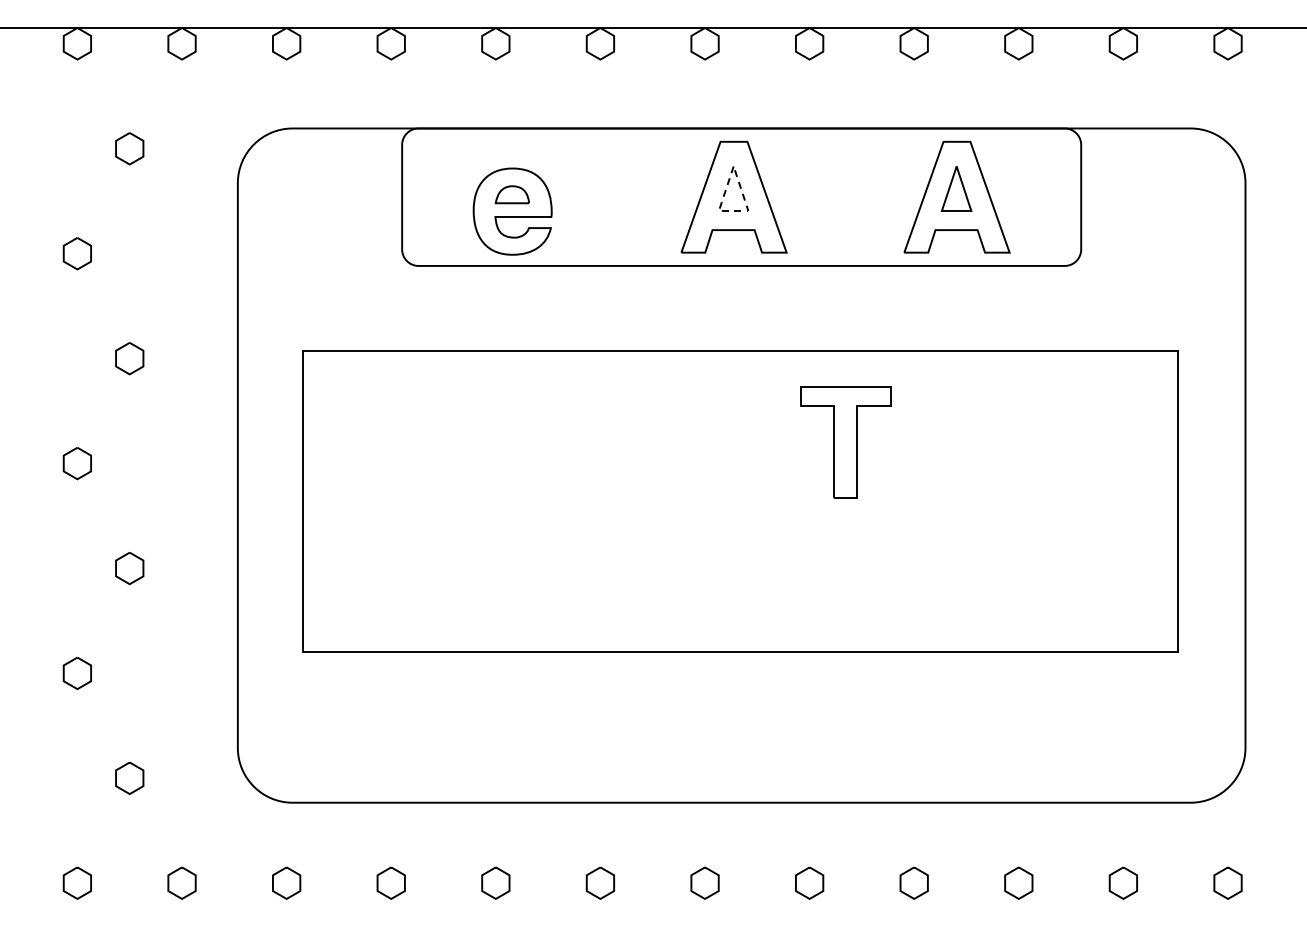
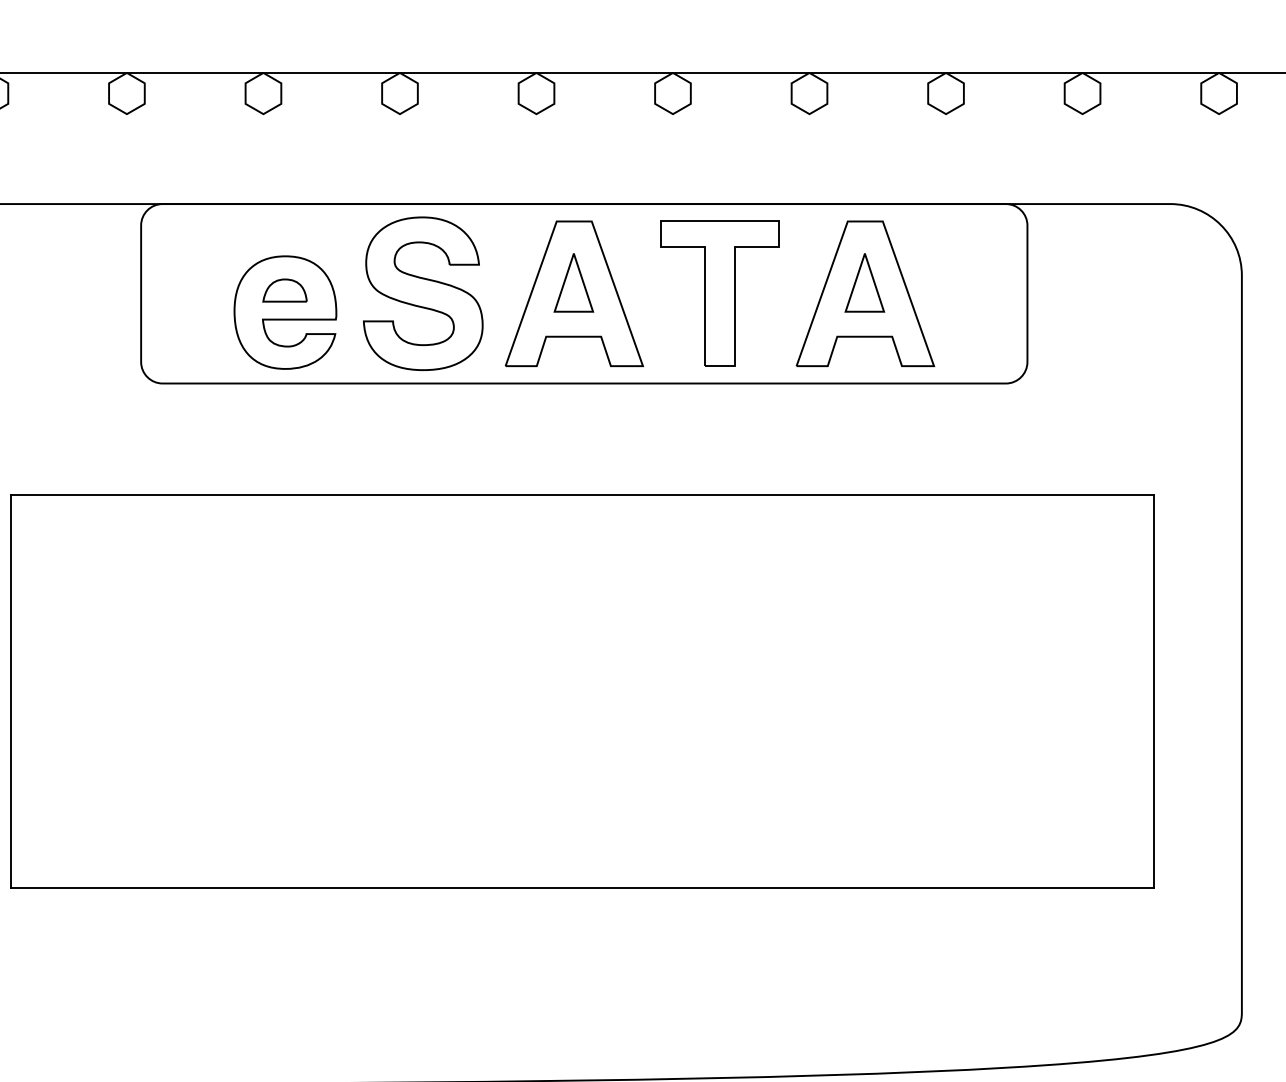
part: (617, 196) -> (422, 292), added
line: (733, 210) -> (573, 311), dashed -> solid
part: (845, 442) -> (719, 294), moved

